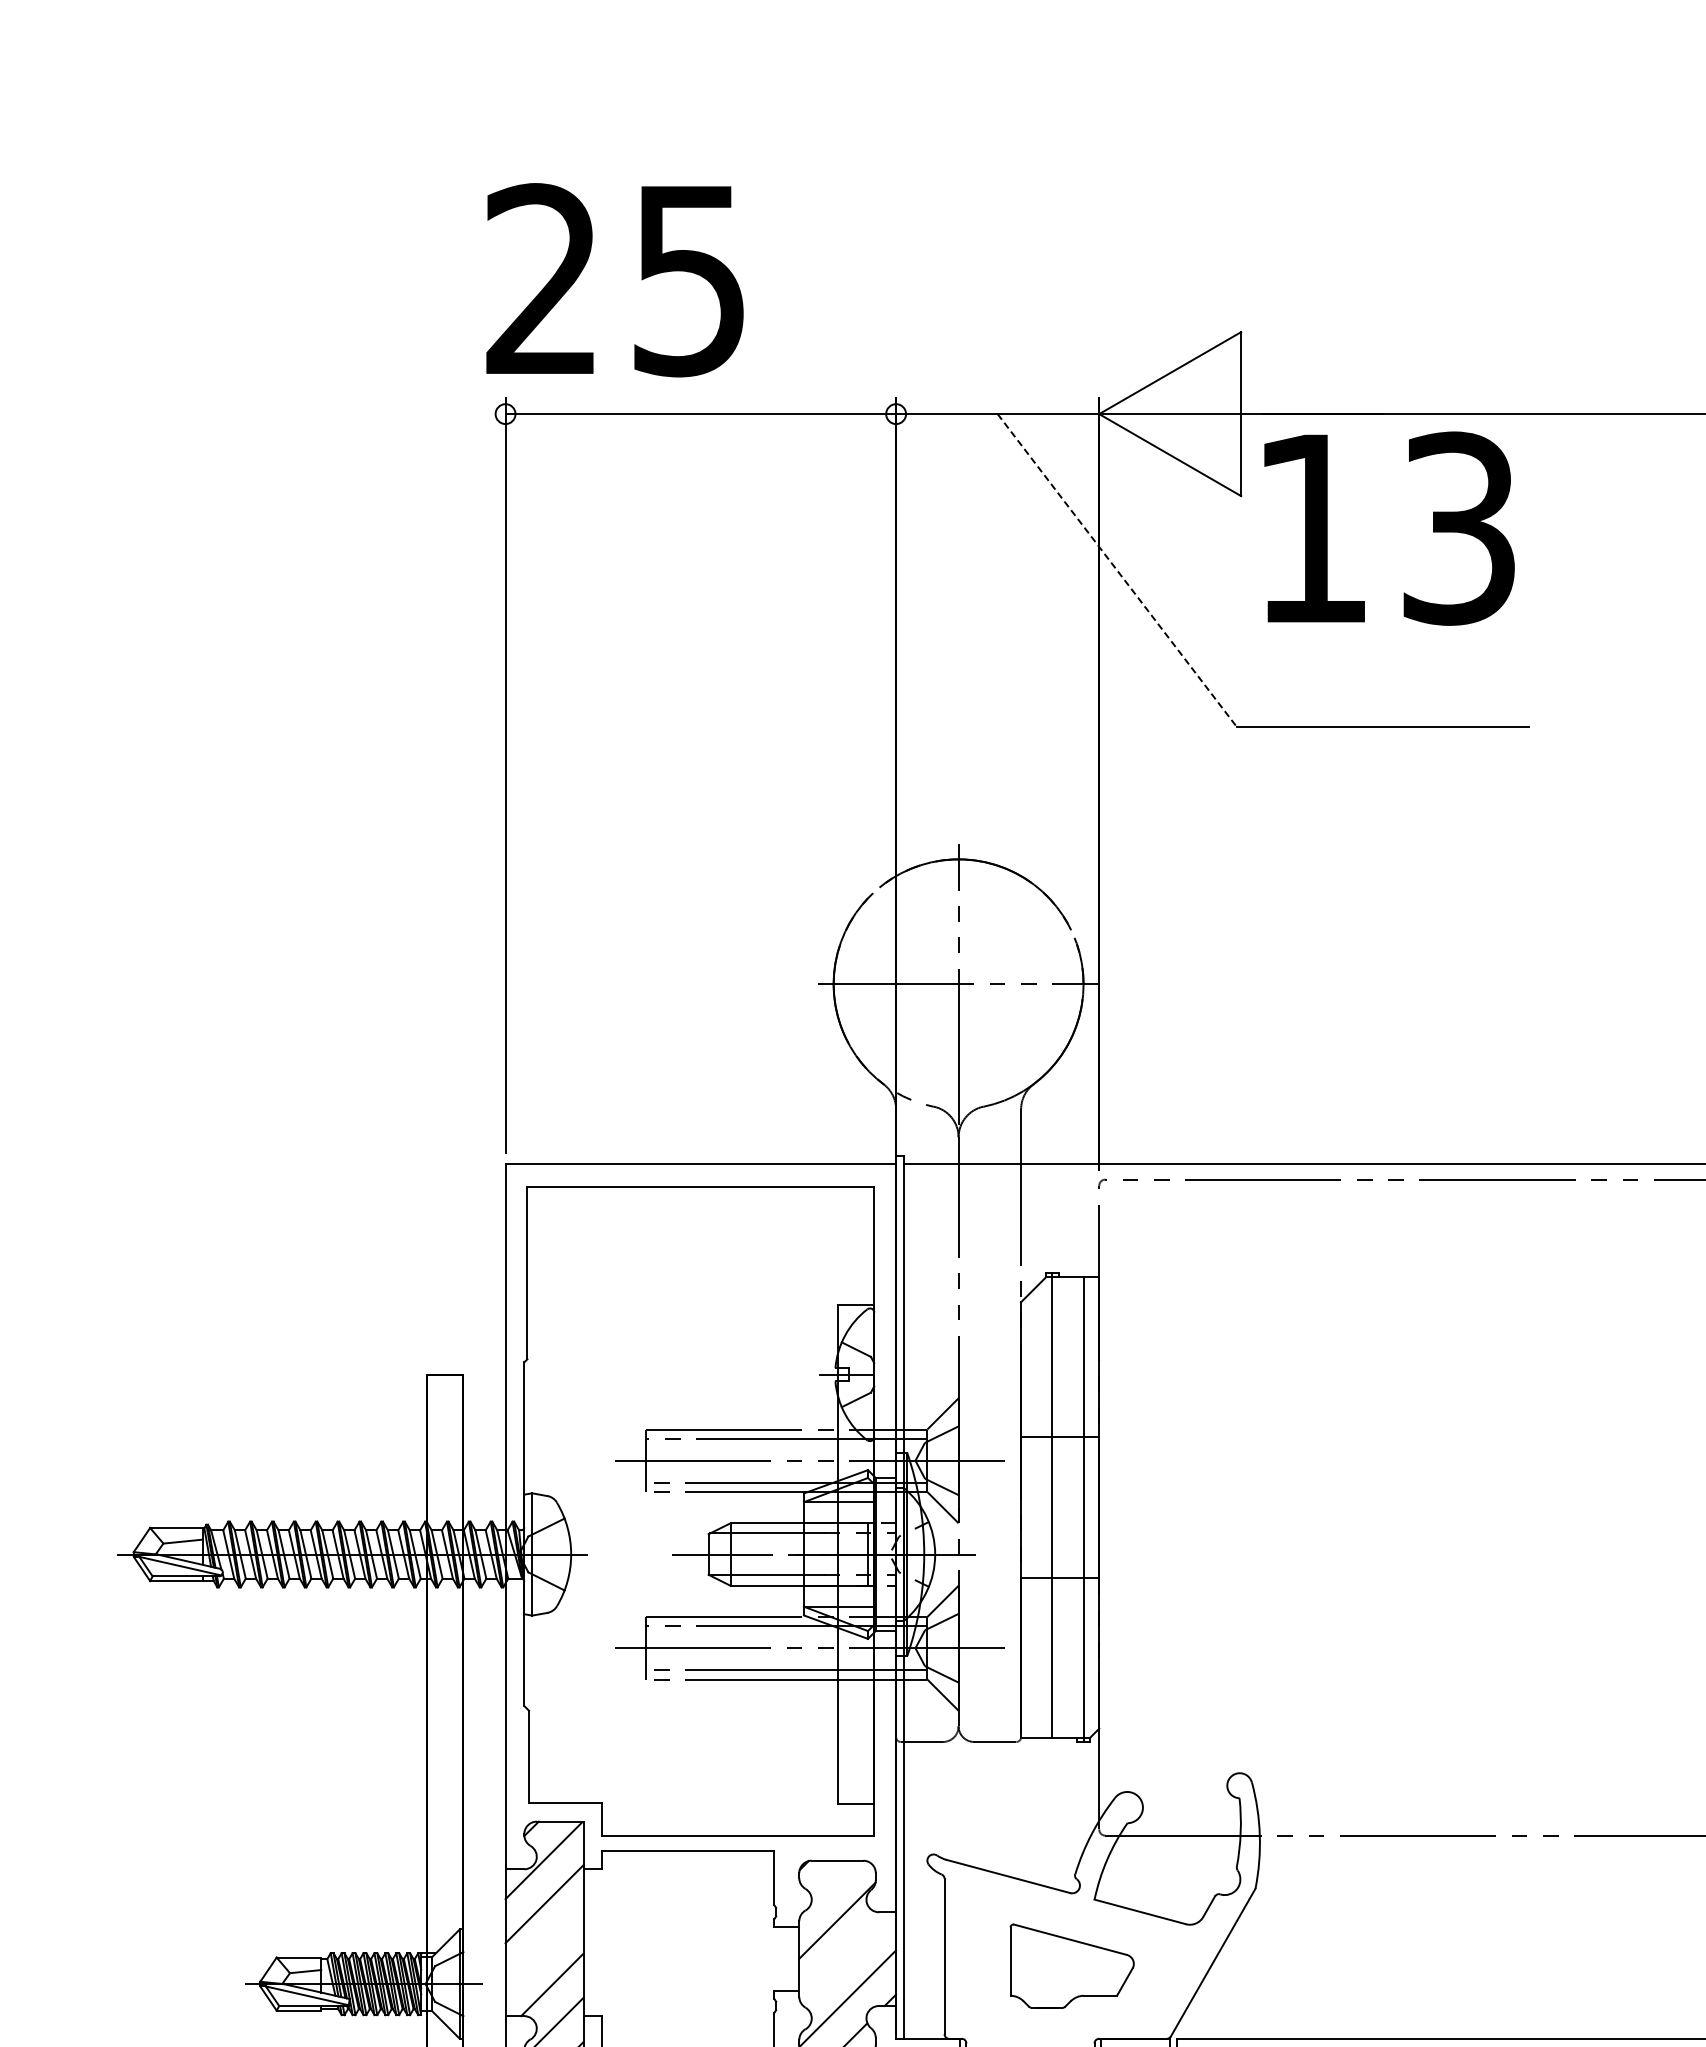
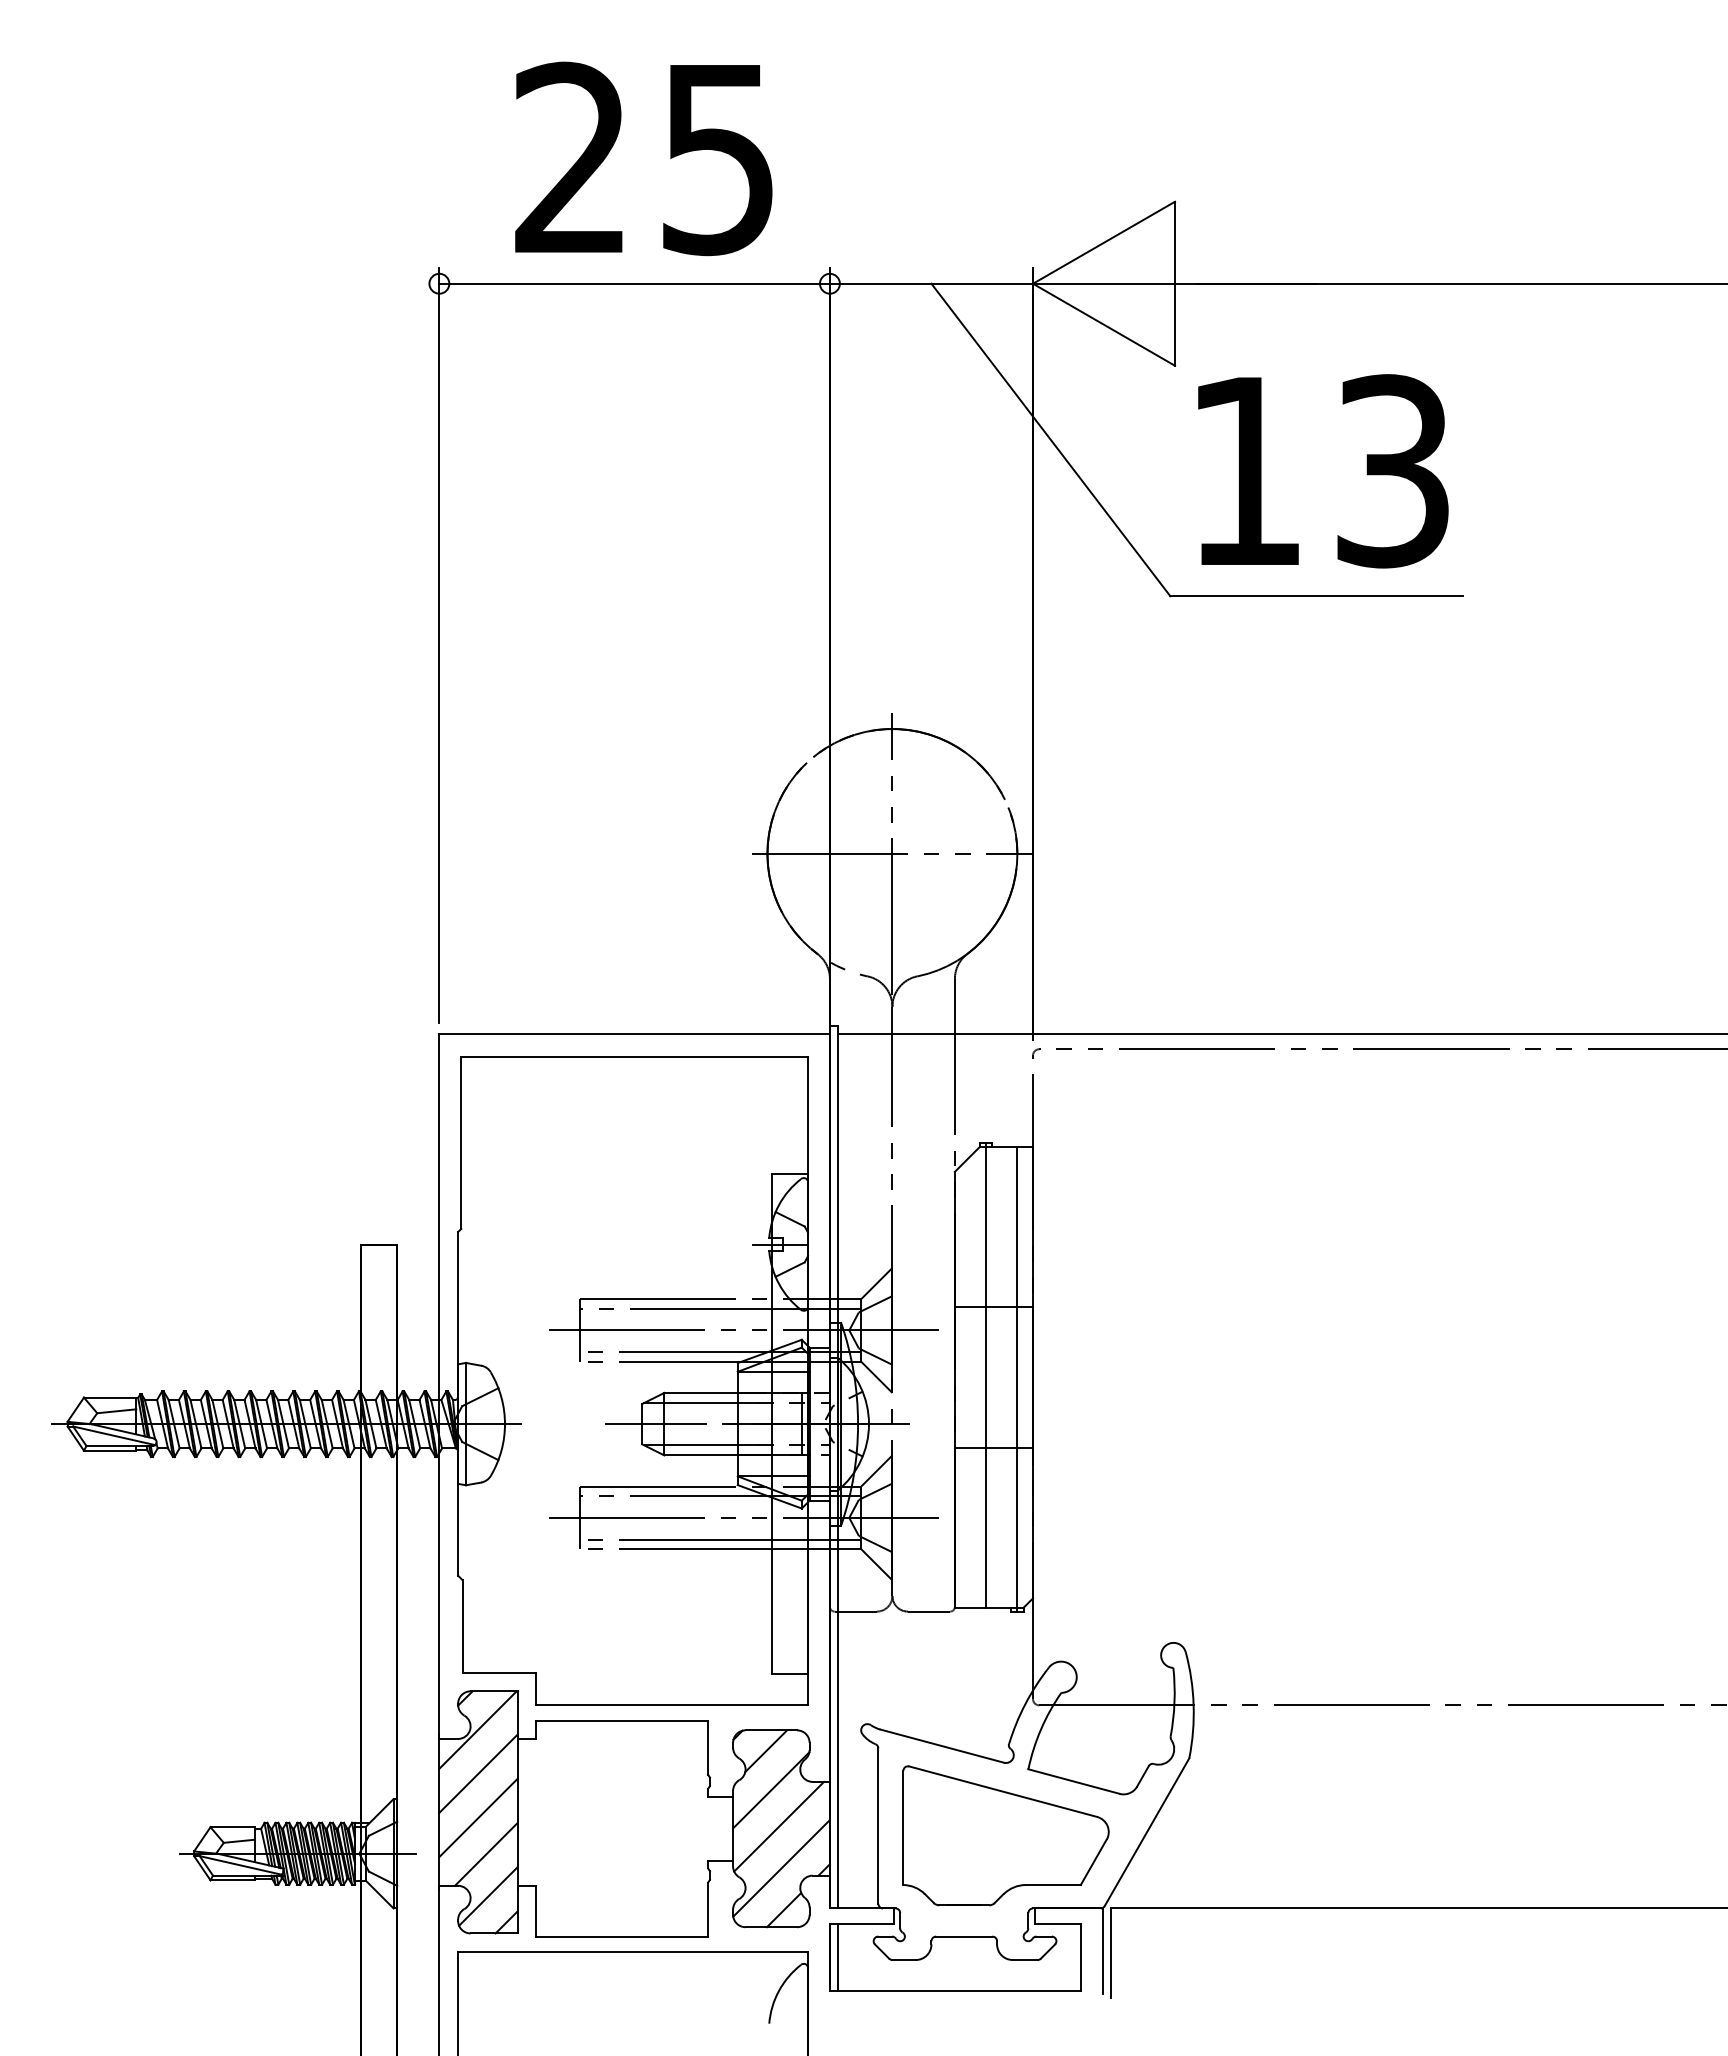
text: (614, 279) -> (643, 158), moved
text: (1389, 528) -> (1323, 471), moved
line: (1116, 569) -> (1050, 439), dashed -> solid
line: (832, 1881) -> (766, 1751), added
line: (544, 1947) -> (478, 1817), added
line: (845, 1956) -> (779, 1826), added
part: (1071, 1965) -> (1005, 1835), size x1.67

